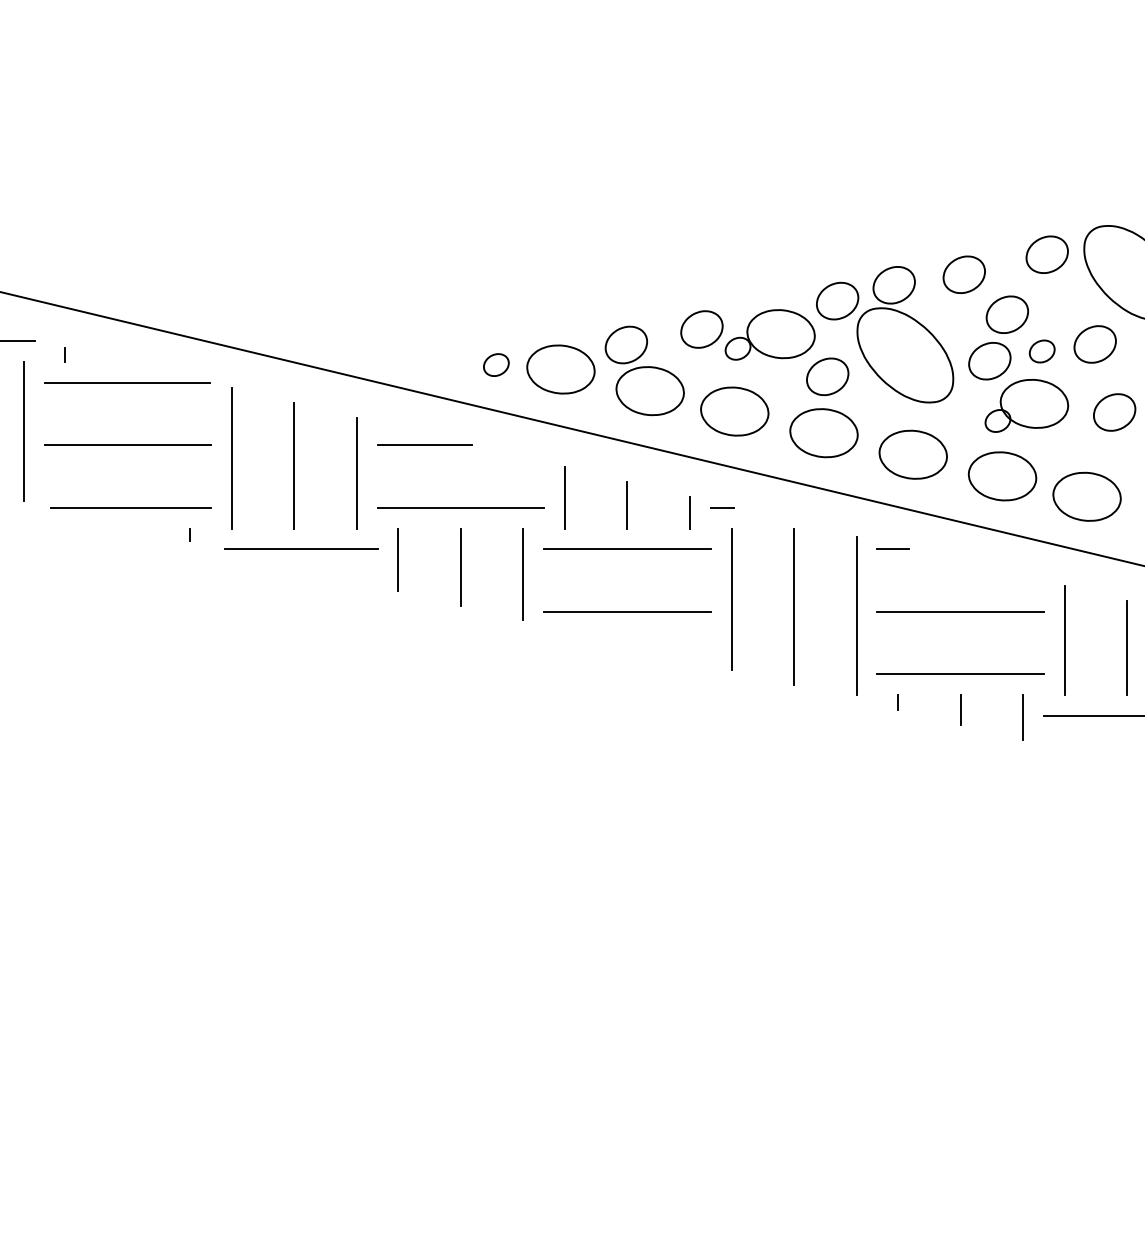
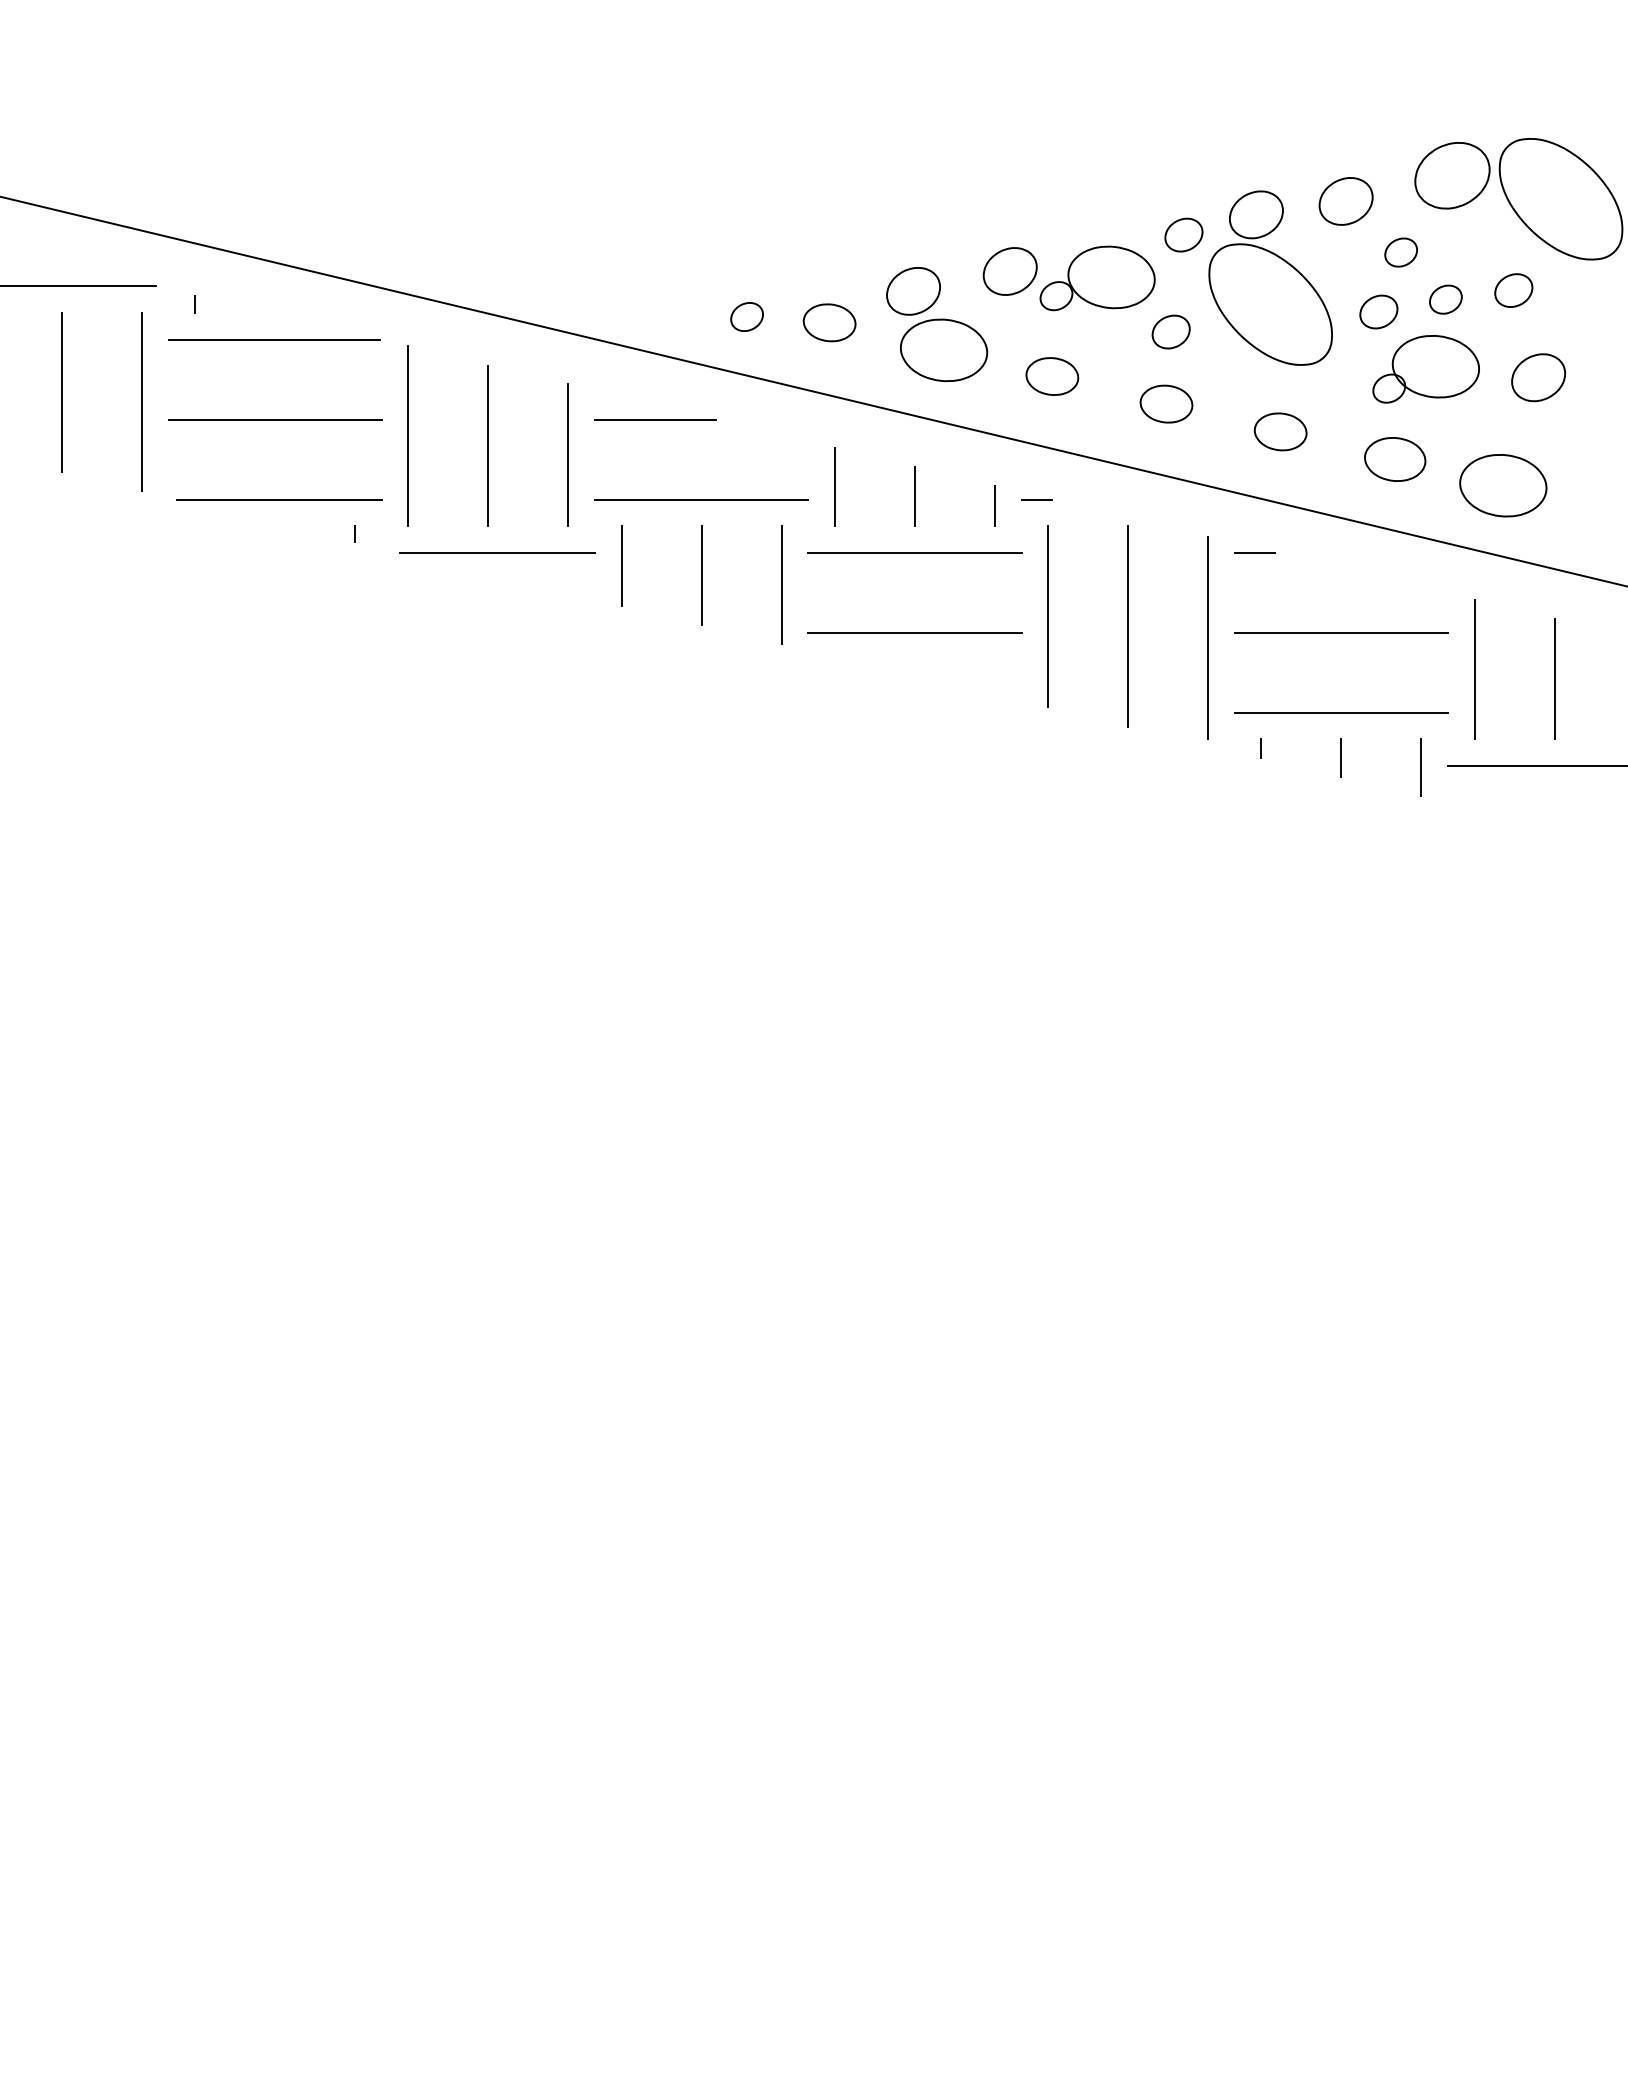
part: (1046, 254) -> (1451, 175), size x1.4
part: (837, 300) -> (1183, 234), size x0.7
part: (1006, 314) -> (1400, 252), size x0.6
part: (1095, 344) -> (1513, 290), size x0.7
part: (989, 360) -> (1378, 311), size x0.7
part: (560, 369) -> (829, 322), size x0.6
part: (827, 376) -> (1170, 331), size x0.7
part: (734, 411) -> (1052, 376), size x0.6
part: (823, 432) -> (1166, 403), size x0.6
part: (913, 454) -> (1280, 431), size x0.6
part: (1002, 476) -> (1395, 459), size x0.7

